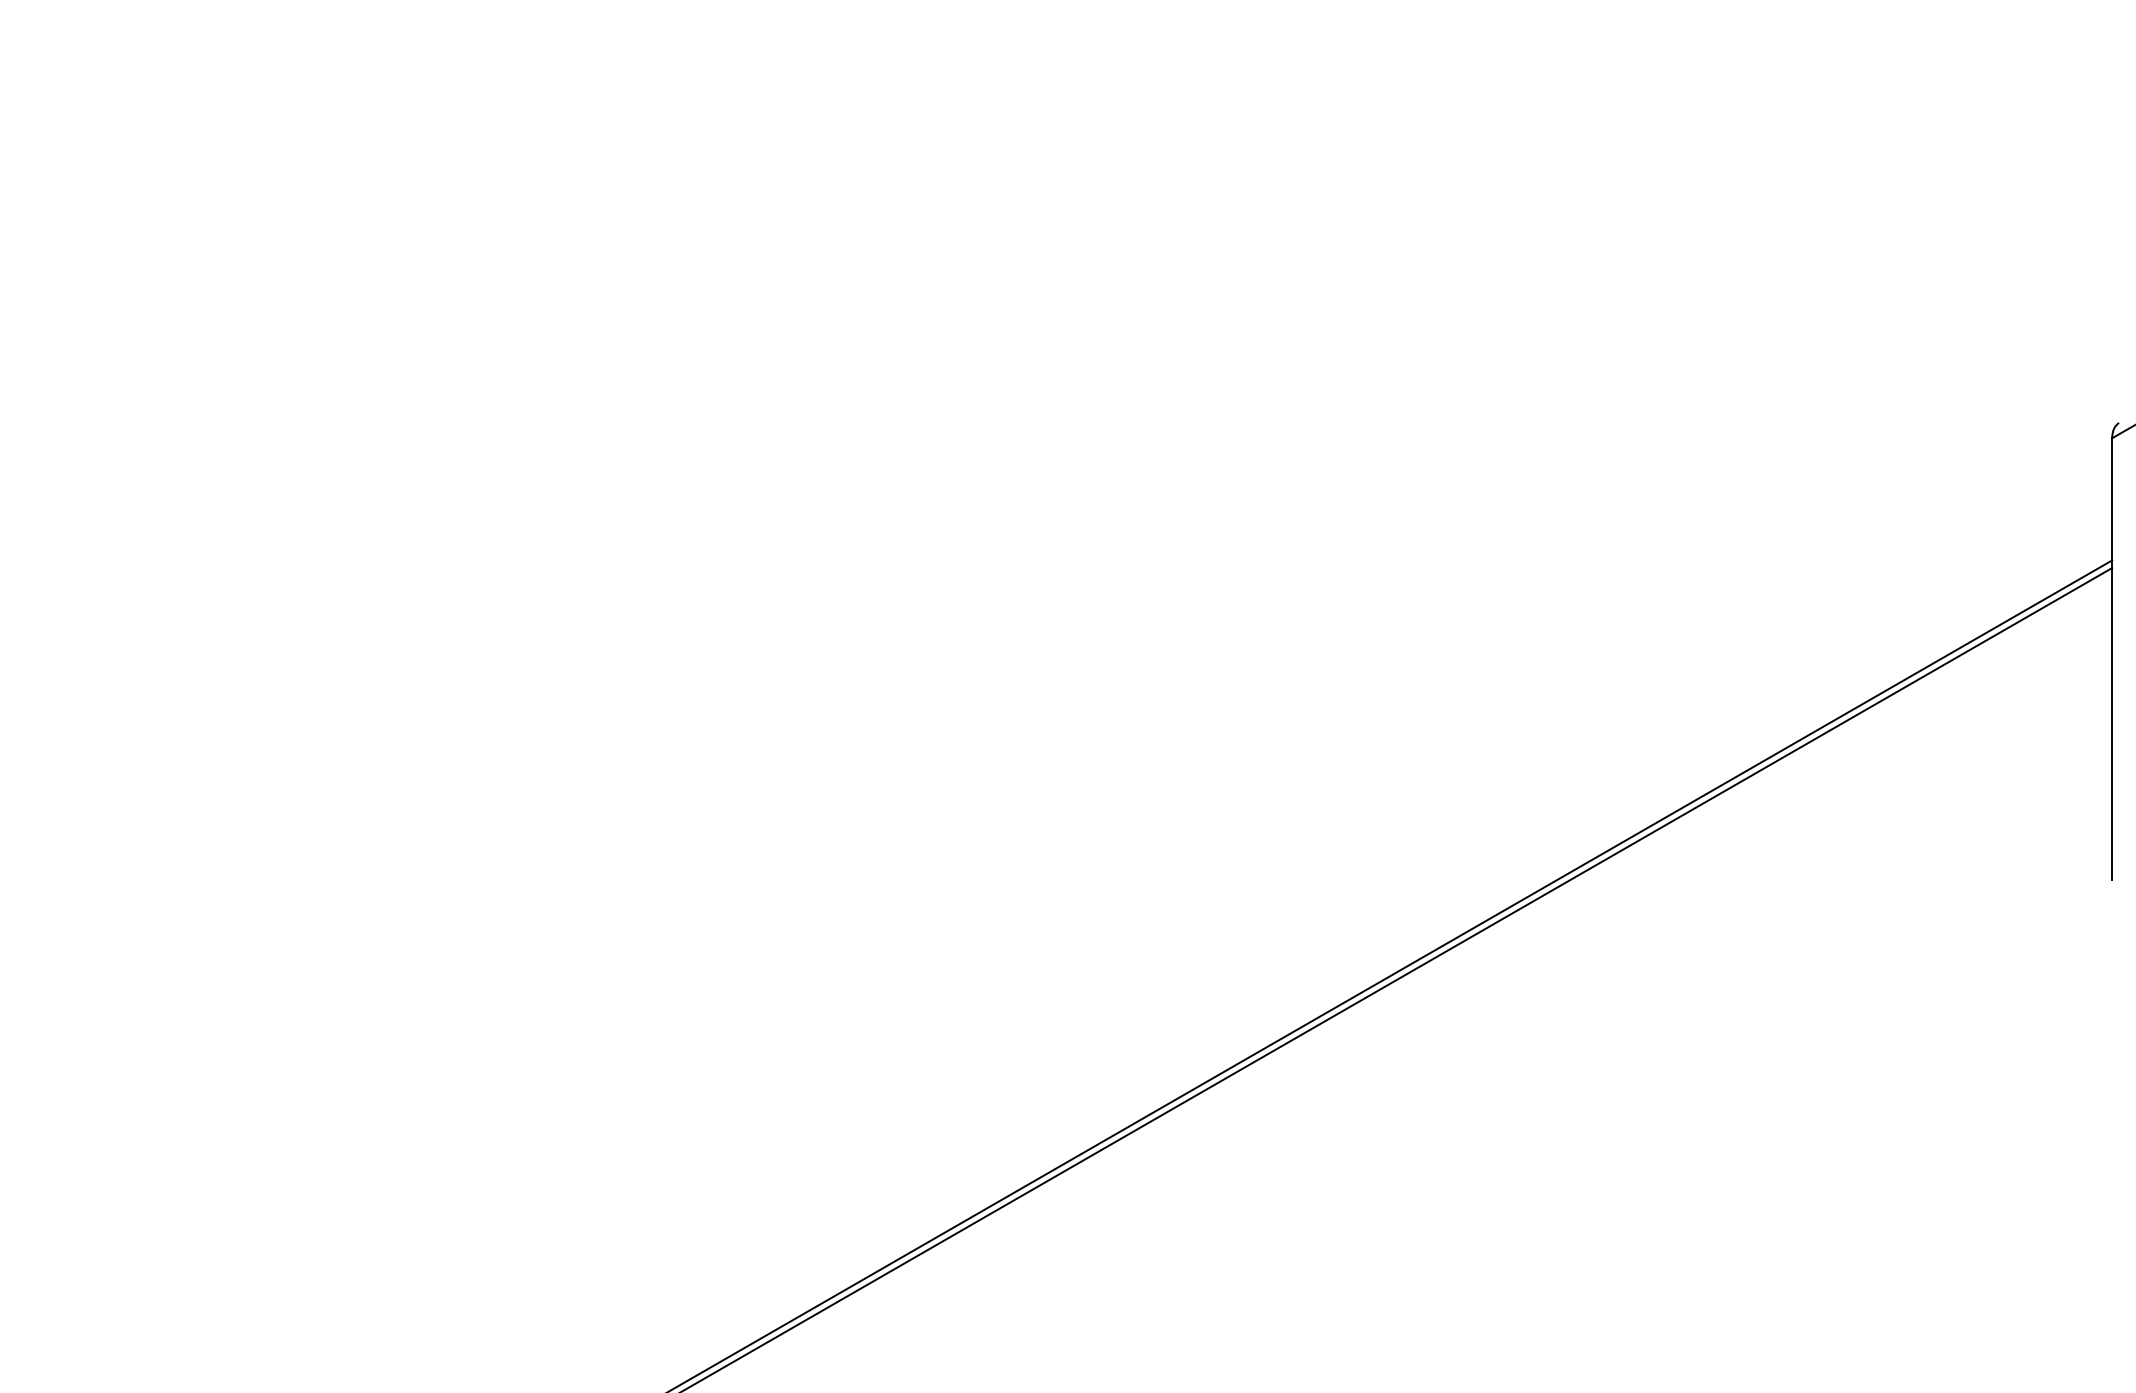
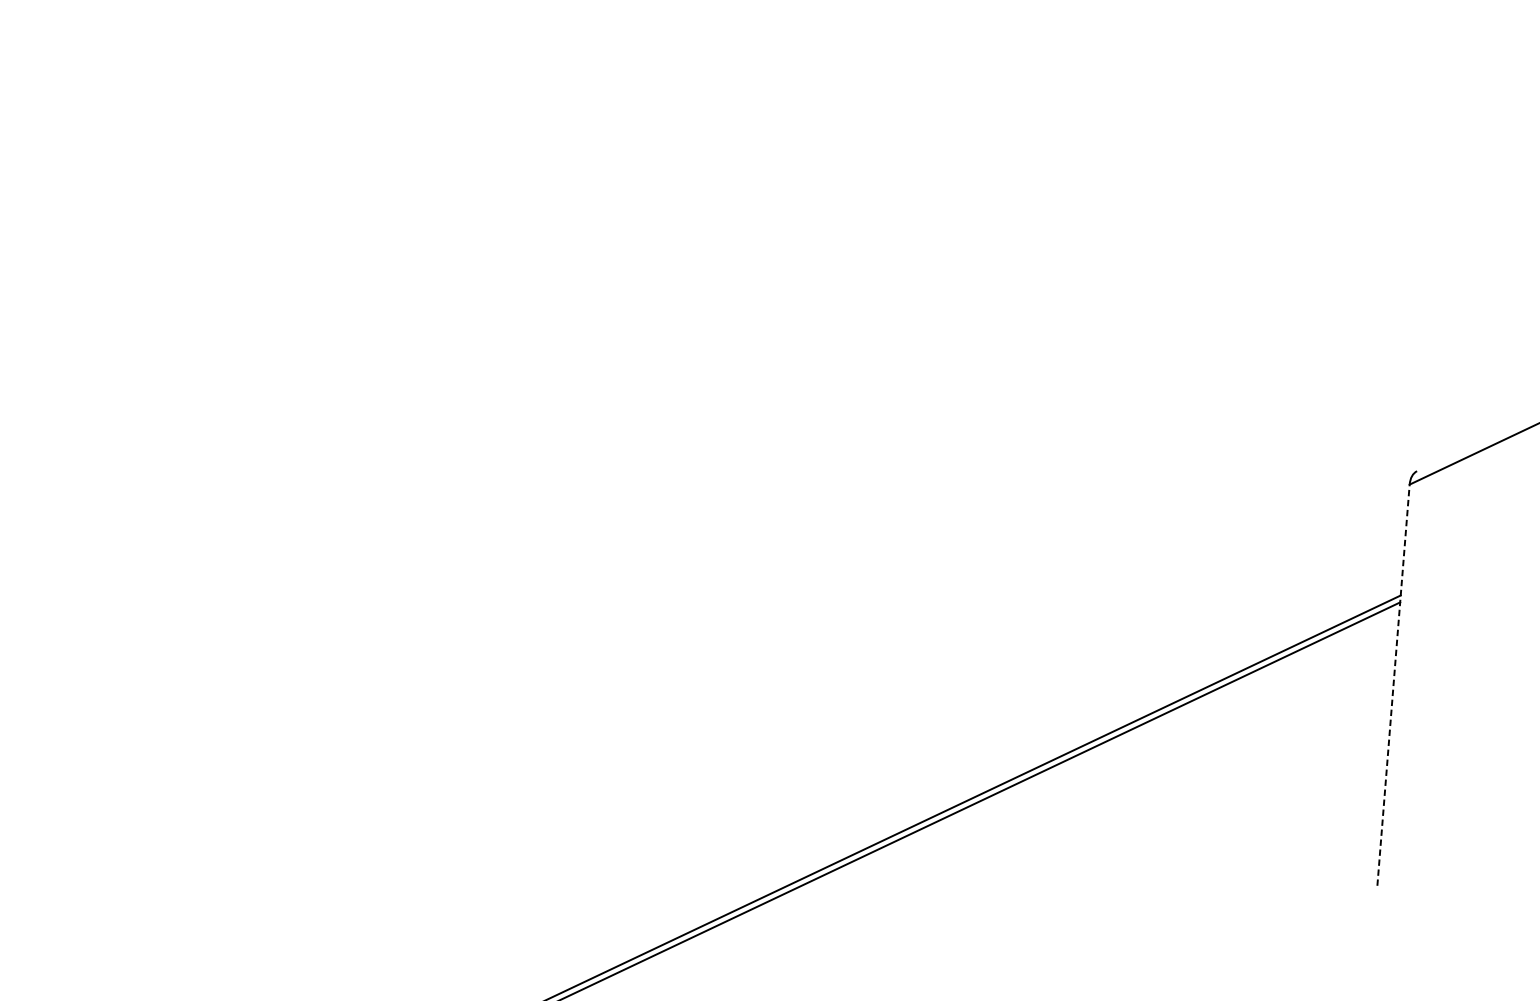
line: (2112, 659) -> (1393, 685), solid -> dashed

